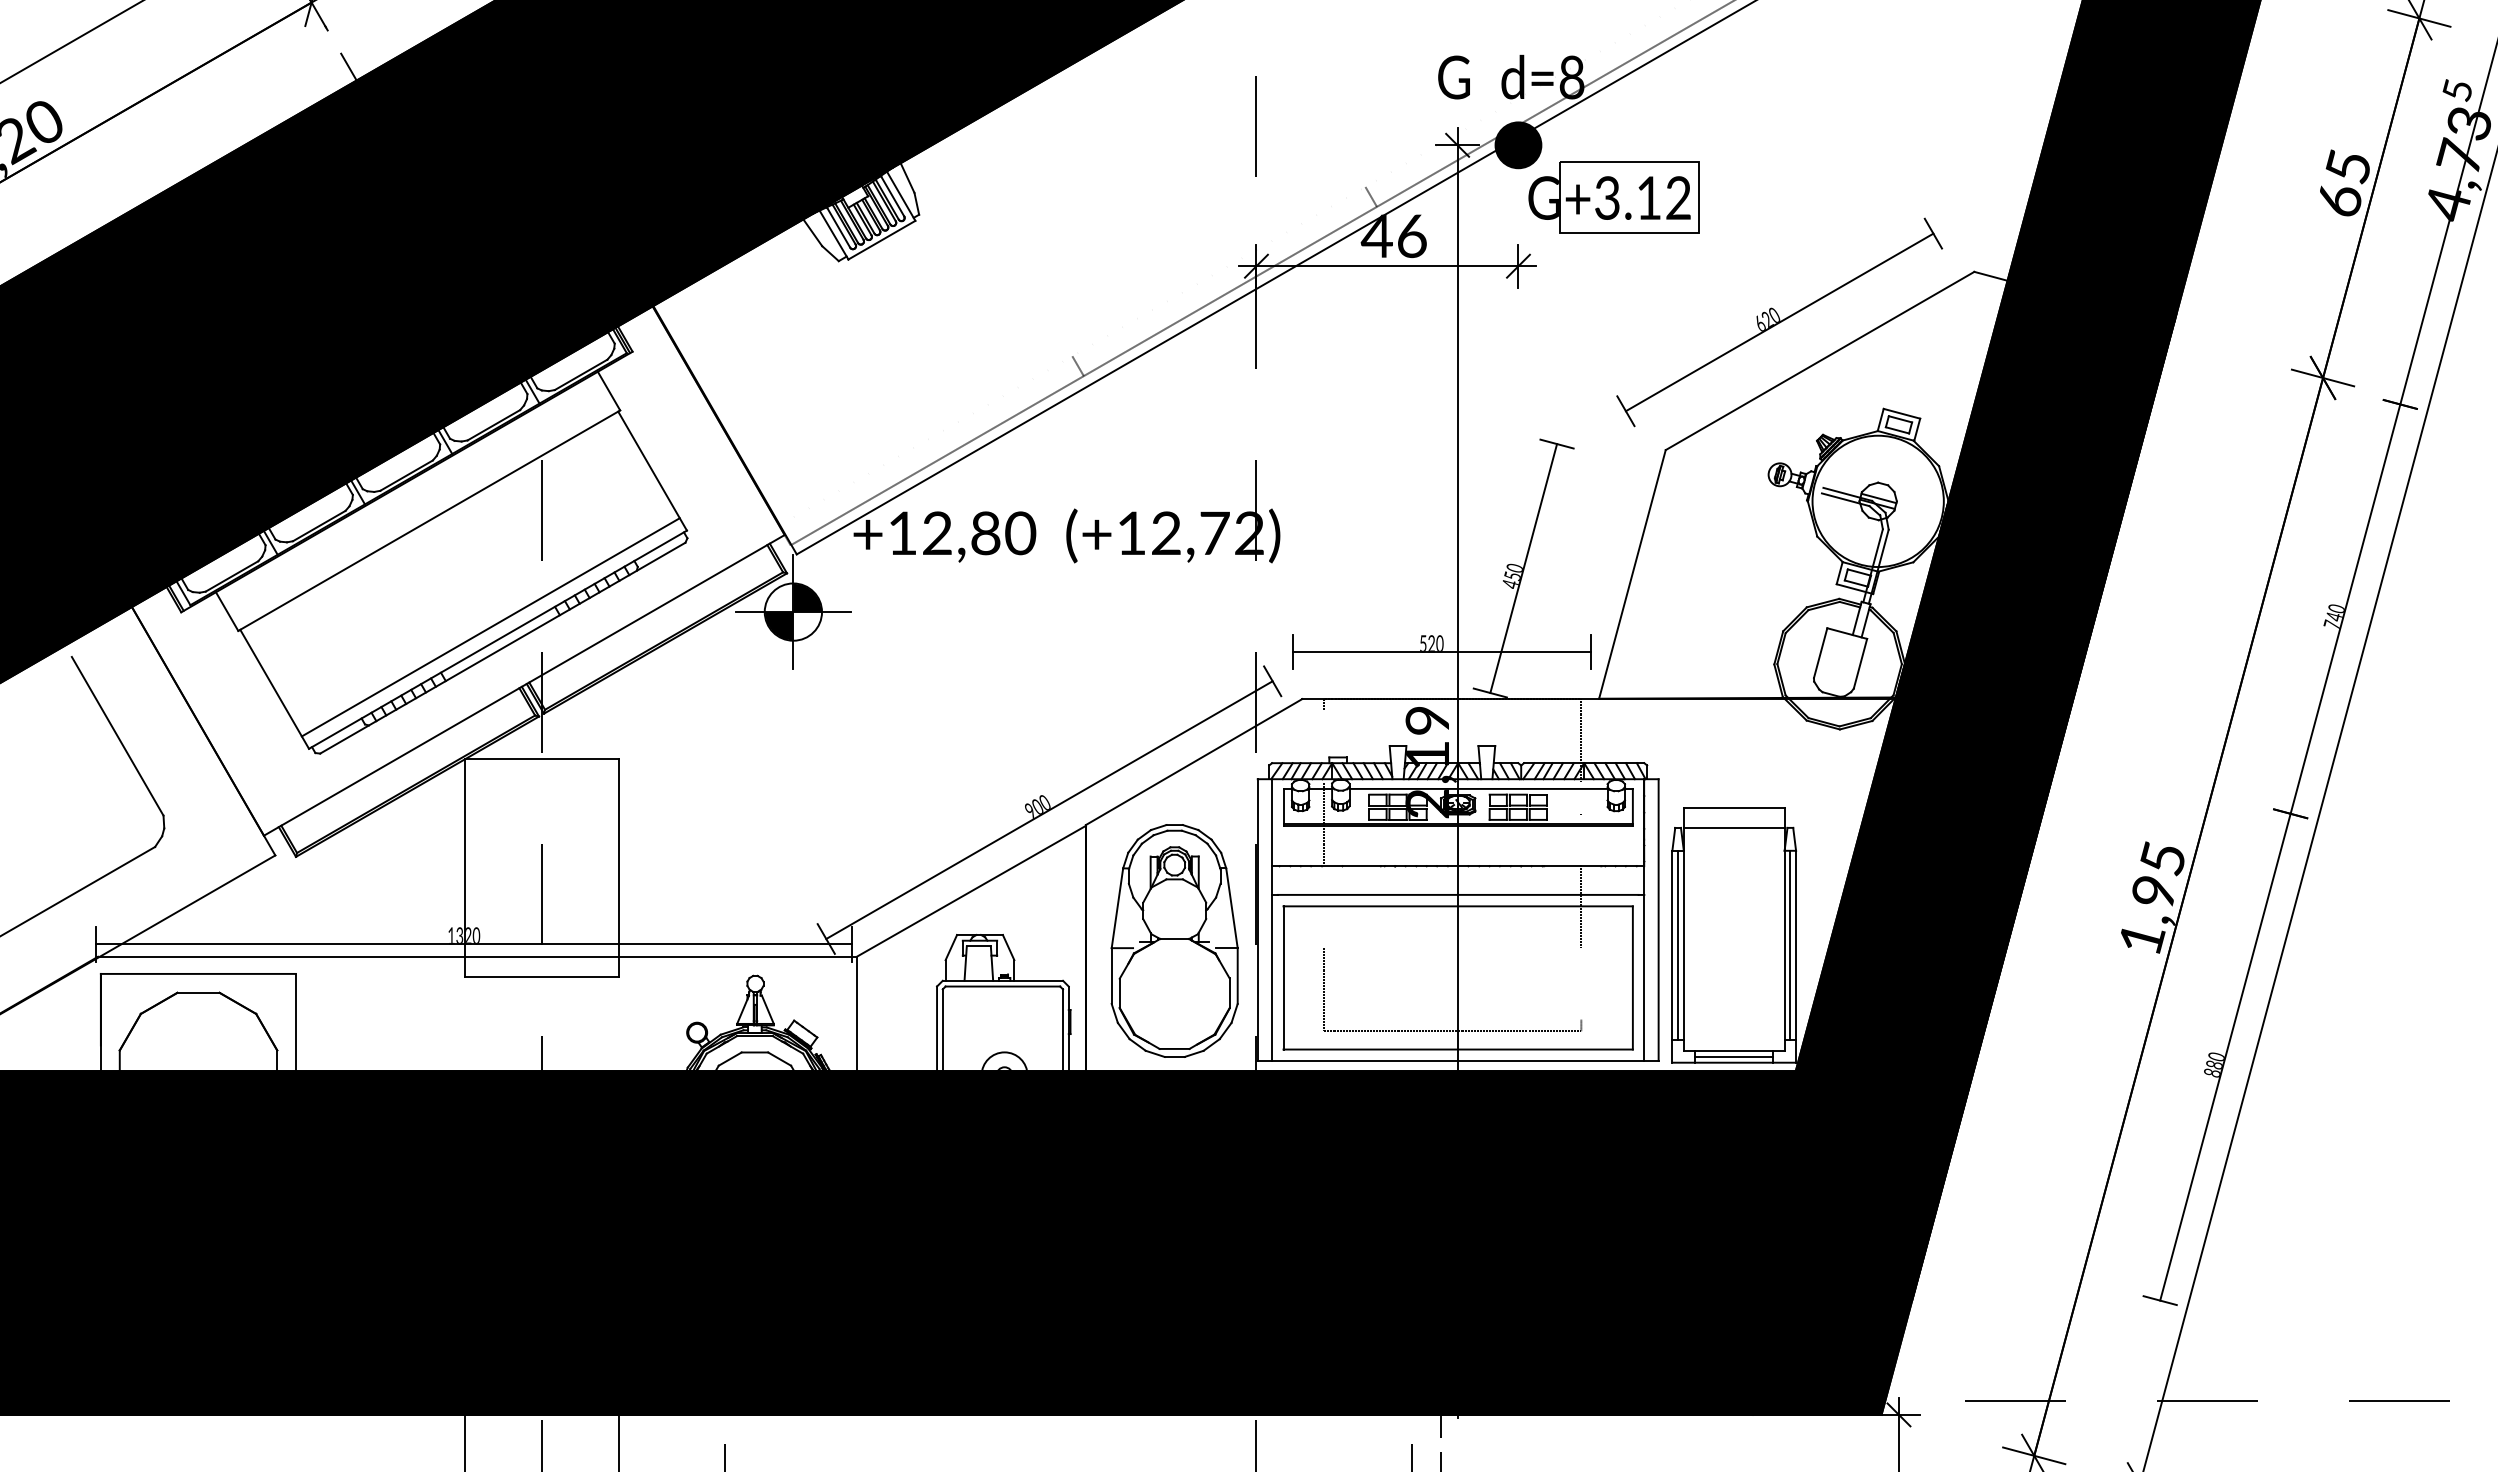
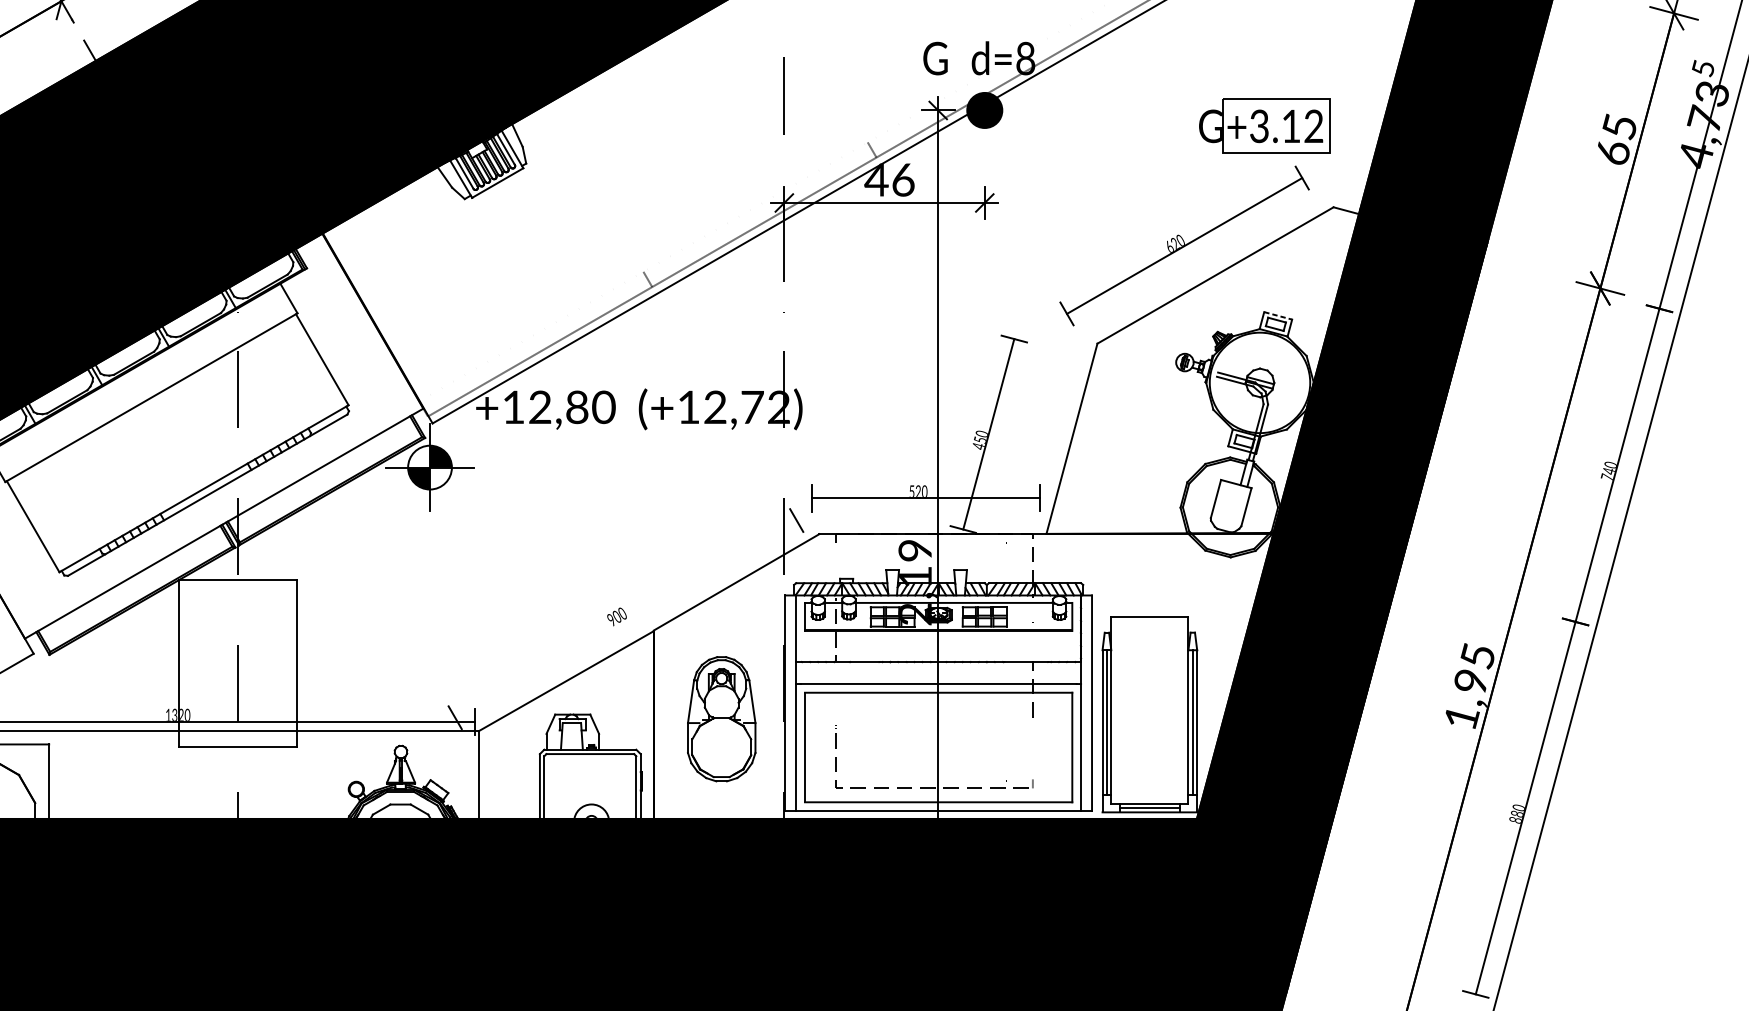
part: (1613, 197) -> (1264, 125), moved
line: (1901, 413) -> (1277, 315), solid -> dashed
line: (490, 627) -> (198, 479), removed
line: (1049, 810) -> (625, 619), removed
line: (1733, 827) -> (1149, 632), removed
part: (1174, 940) -> (721, 718), size x0.7

